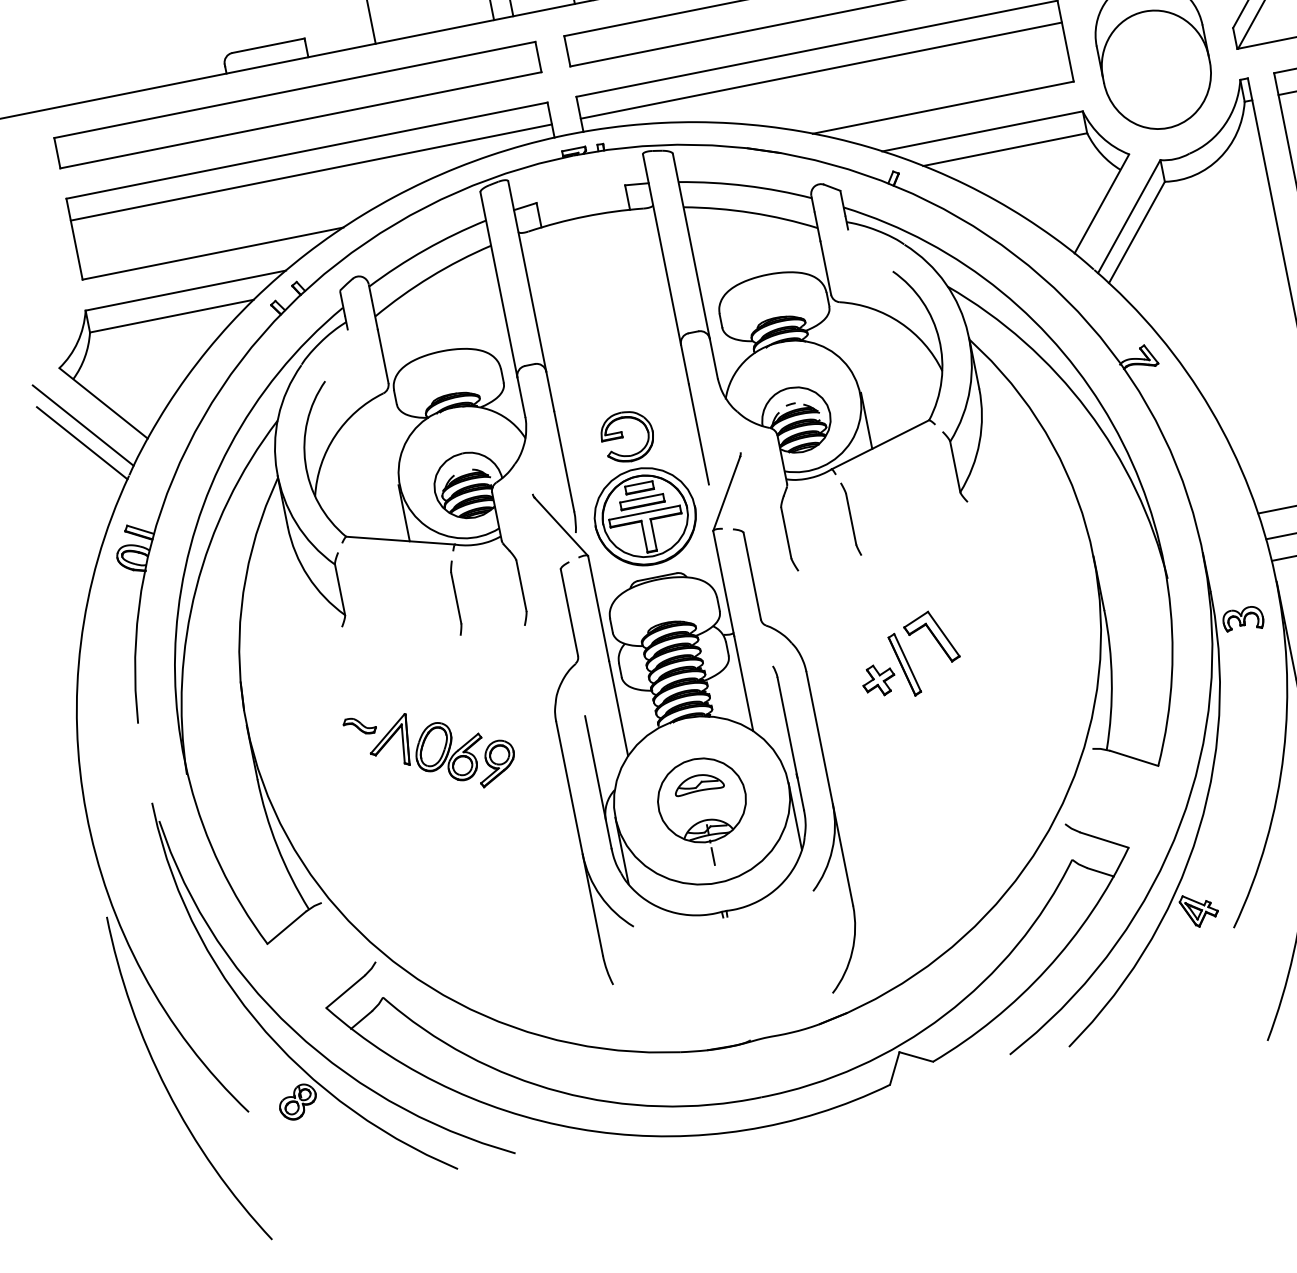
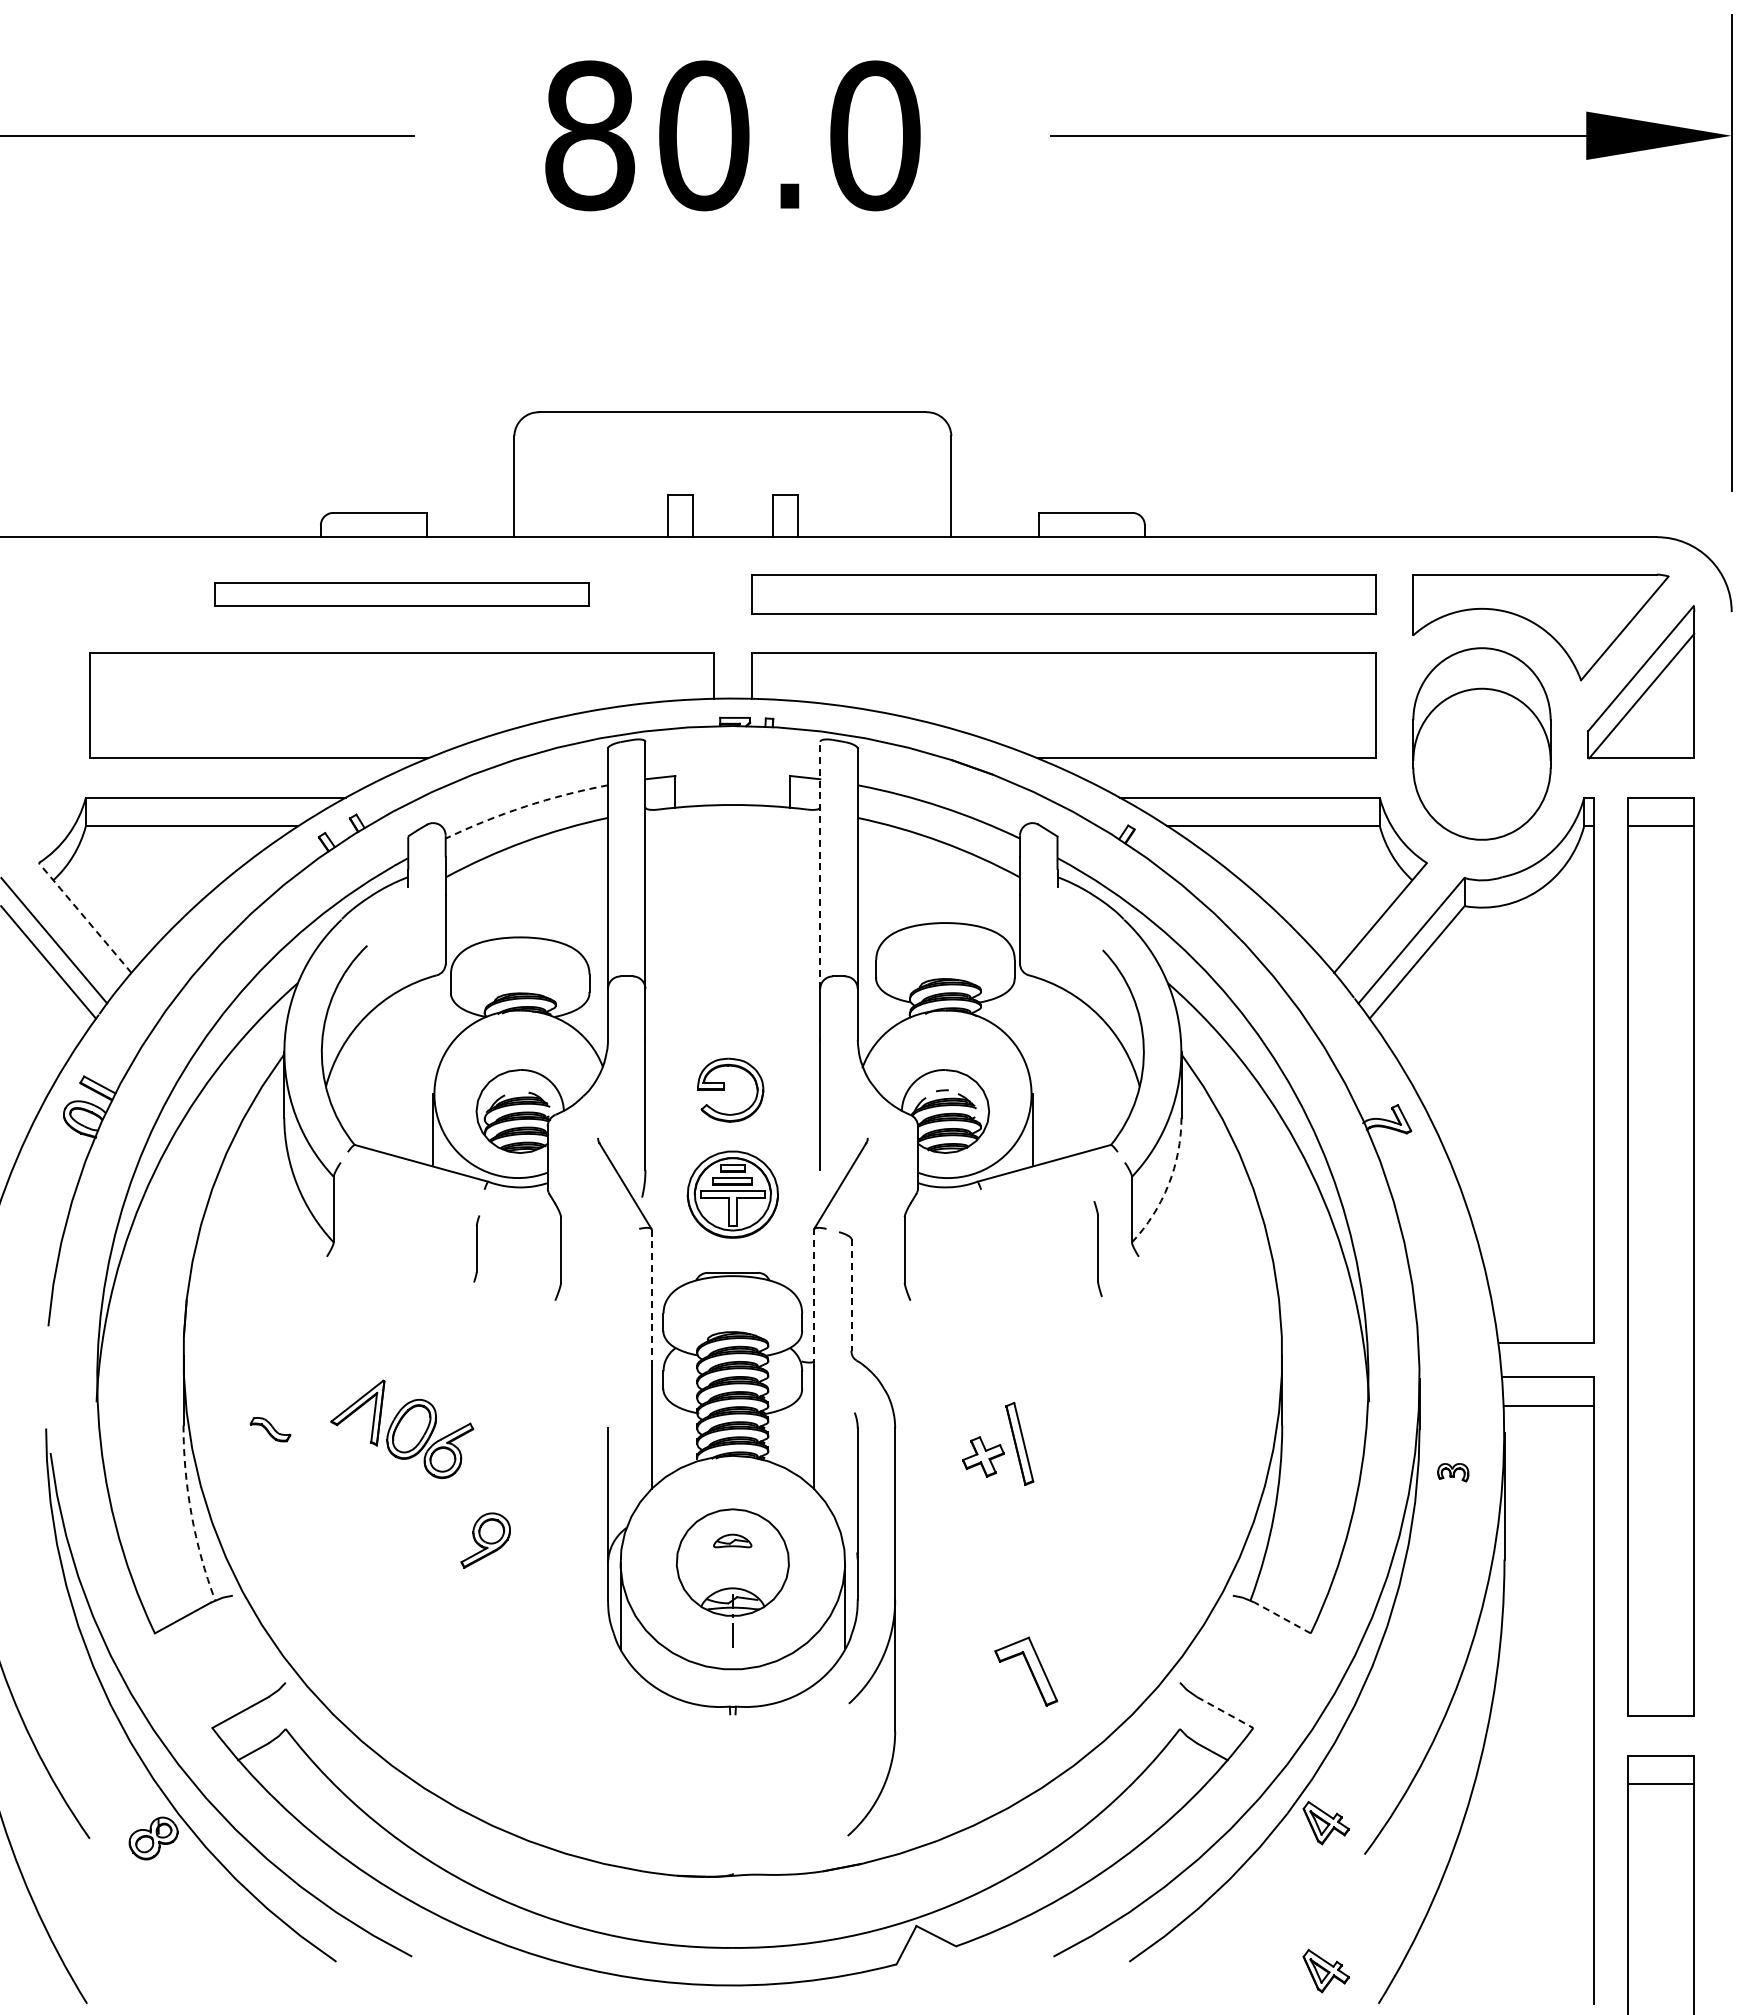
line: (821, 70) -> (1063, 681), removed
part: (297, 105) -> (401, 594), size x0.6
line: (310, 172) -> (401, 681), removed
arc: (424, 249) -> (524, 806), solid -> dashed
line: (662, 249) -> (820, 865), solid -> dashed
line: (103, 403) -> (85, 918), solid -> dashed
arc: (979, 441) -> (1168, 1184), solid -> dashed
part: (645, 516) -> (732, 1194), size x0.7
part: (850, 519) -> (1097, 1249), moved
line: (752, 576) -> (851, 1295), solid -> dashed
line: (724, 583) -> (814, 1297), solid -> dashed
part: (456, 597) -> (476, 1248), size x0.7
line: (598, 608) -> (651, 1297), solid -> dashed
part: (1243, 619) -> (1453, 1472), size x0.6
part: (931, 638) -> (1026, 1671), moved
part: (359, 726) -> (270, 1429), moved
line: (1134, 758) -> (1282, 1617), solid -> dashed
part: (496, 762) -> (485, 1540), moved
part: (568, 777) -> (571, 1500), removed
part: (698, 783) -> (732, 1540), size x0.6
line: (1104, 840) -> (1225, 1712), solid -> dashed
arc: (277, 846) -> (191, 1514), solid -> dashed
part: (1221, 1024) -> (1325, 1971), added

